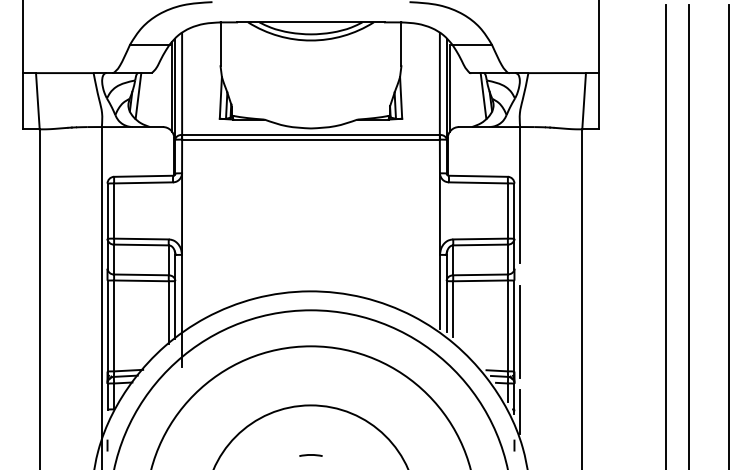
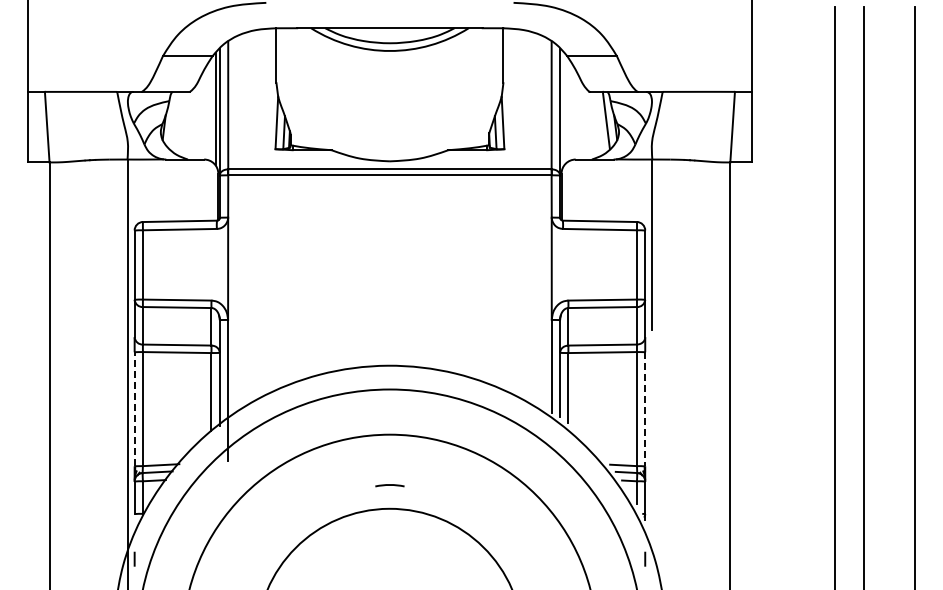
line: (450, 87) -> (564, 110), removed
line: (138, 95) -> (173, 120), removed
line: (107, 325) -> (134, 408), solid -> dashed
line: (514, 326) -> (645, 409), solid -> dashed
line: (520, 331) -> (652, 416), removed
line: (520, 411) -> (652, 516), removed
line: (310, 455) -> (389, 485), moved

